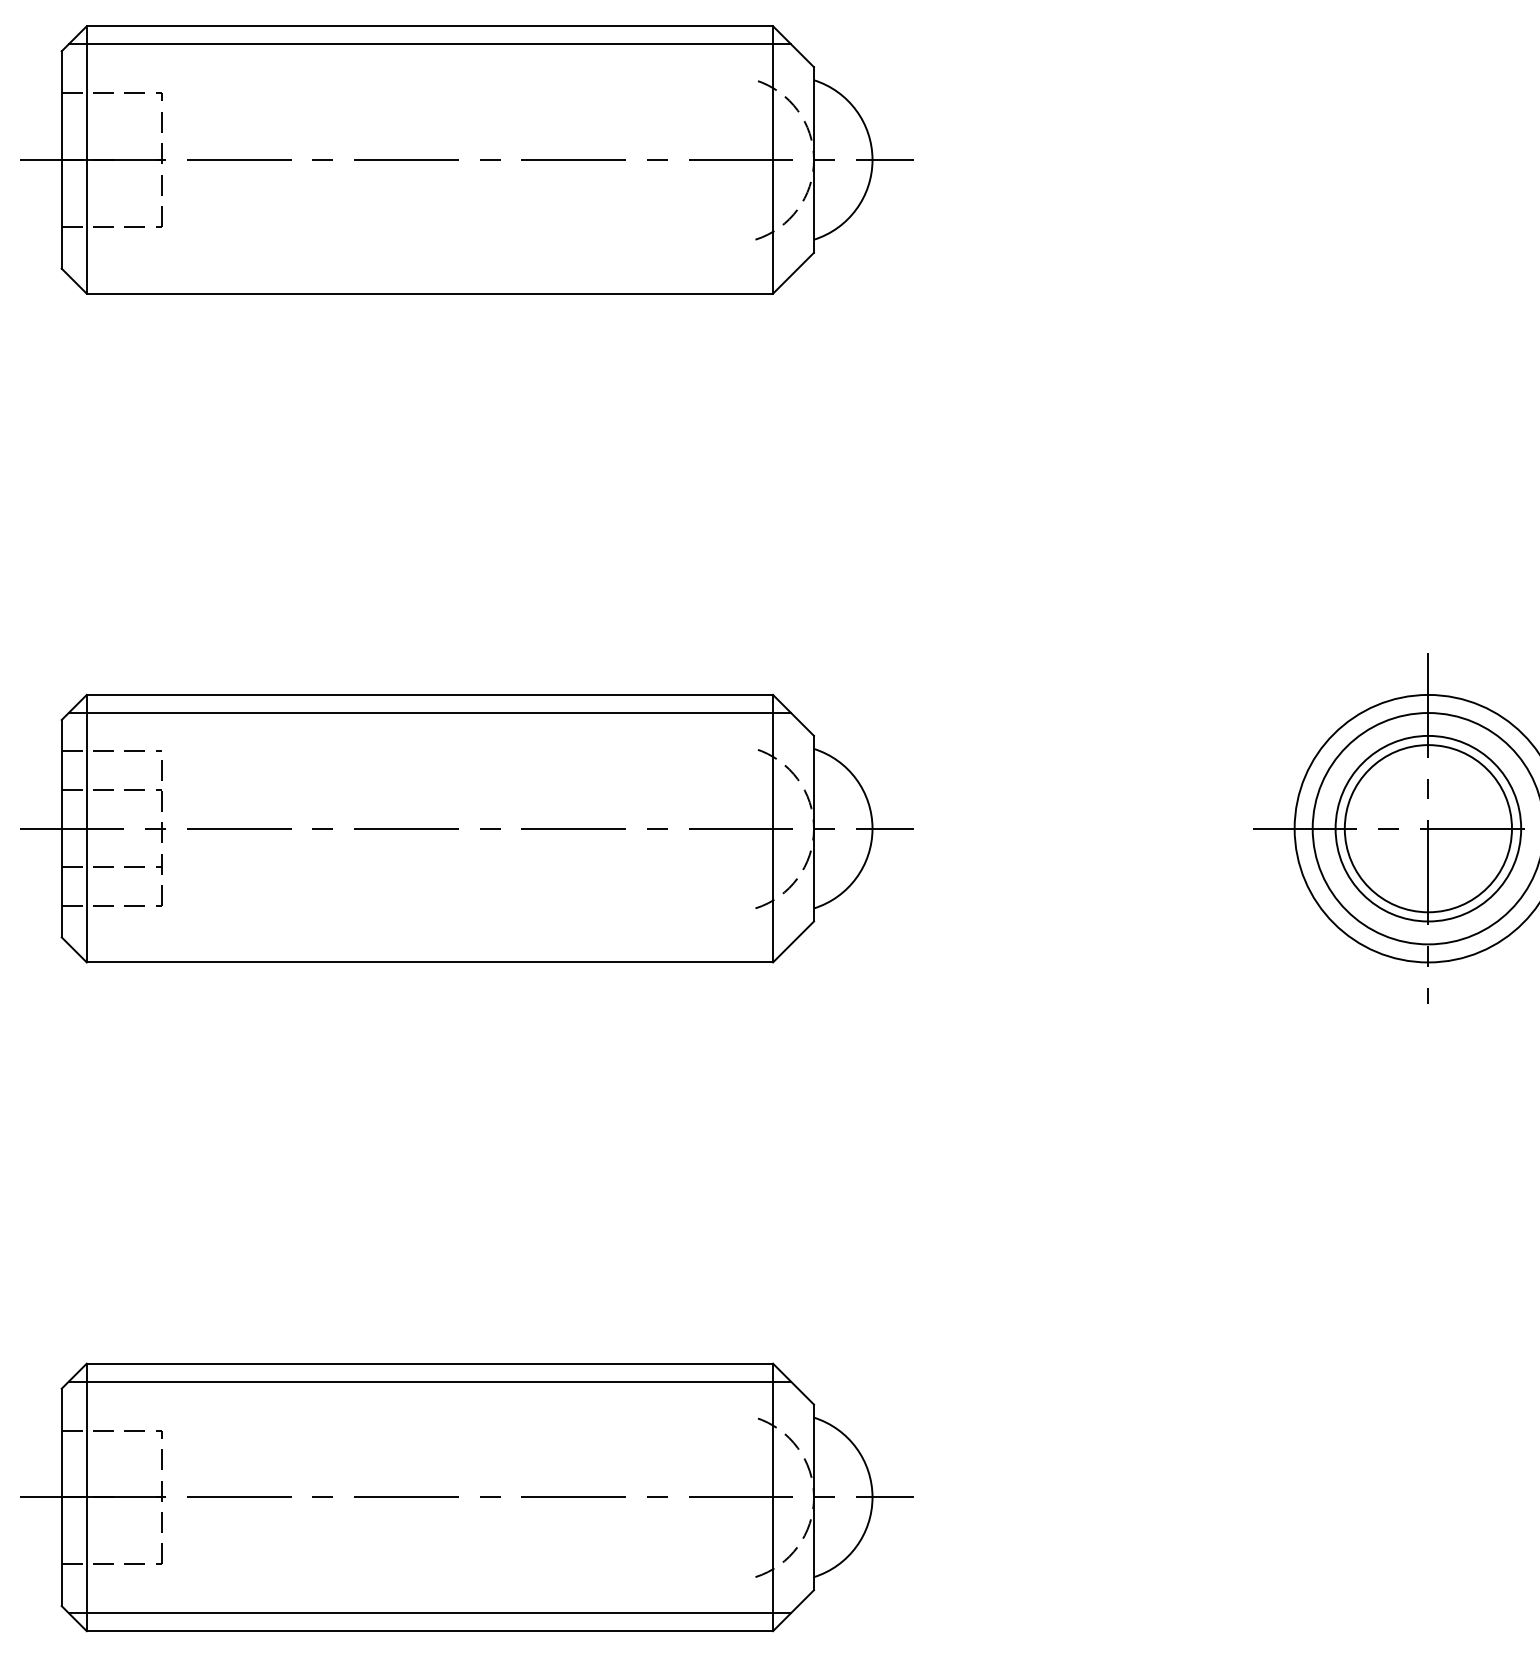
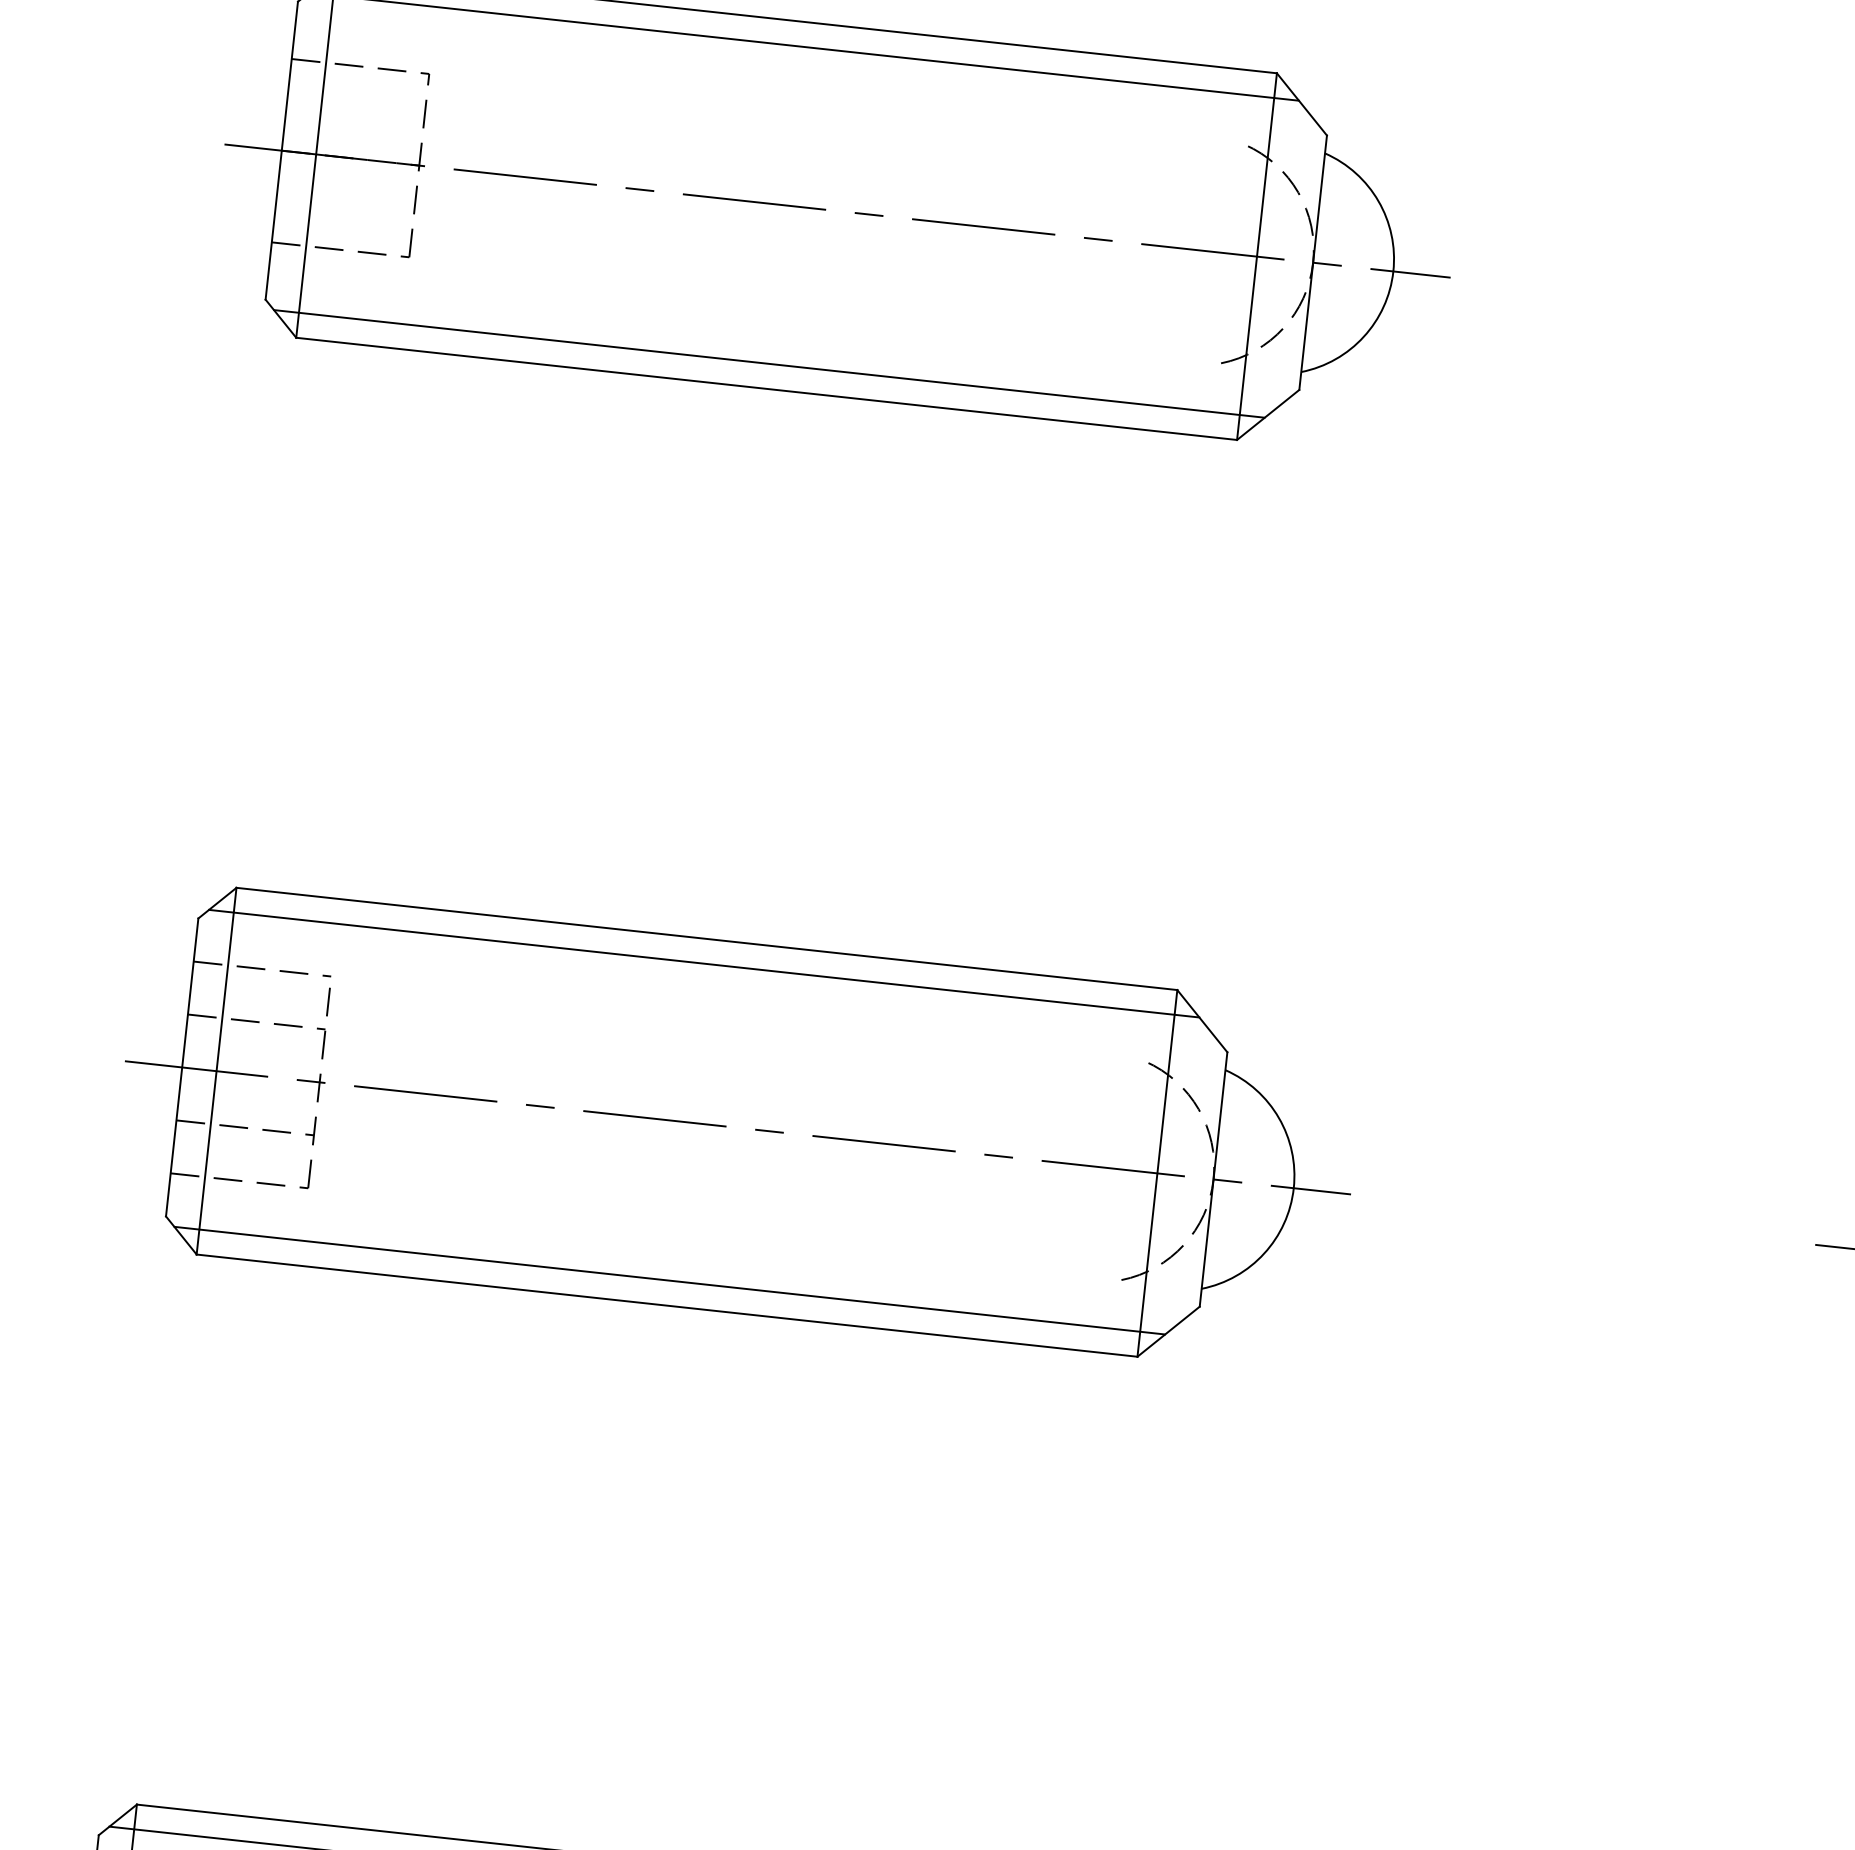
line: (429, 275) -> (768, 363), added
line: (429, 944) -> (669, 1280), added

